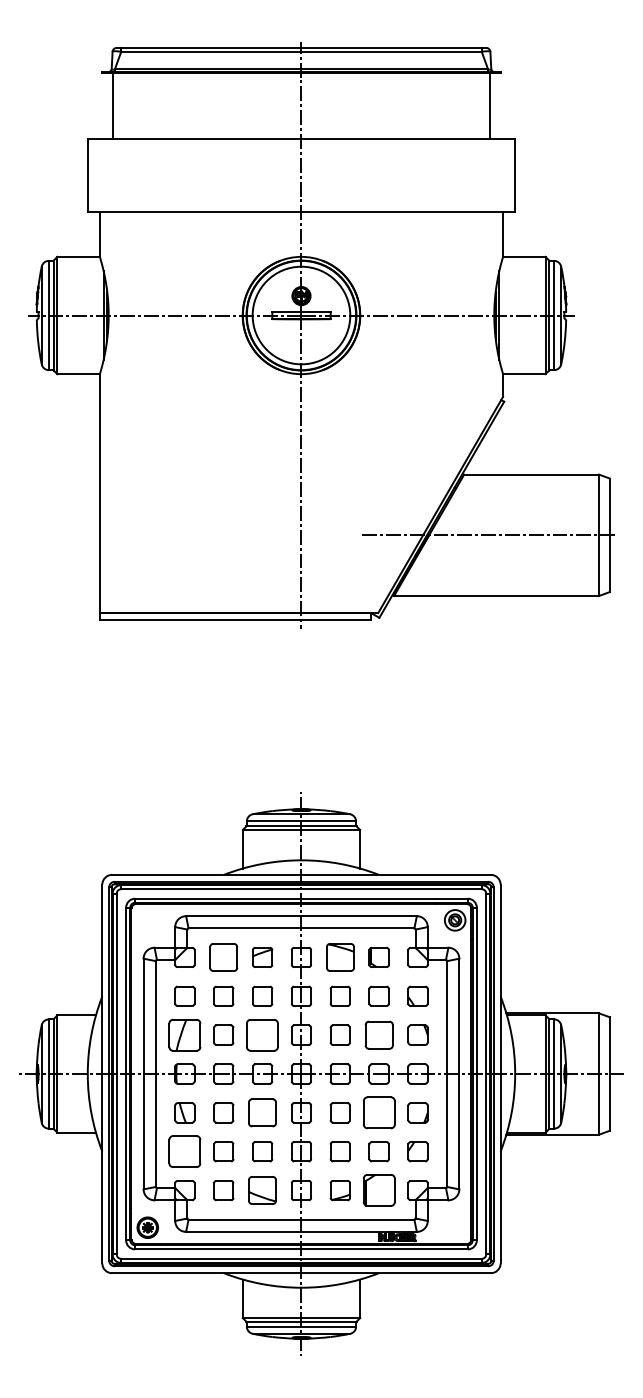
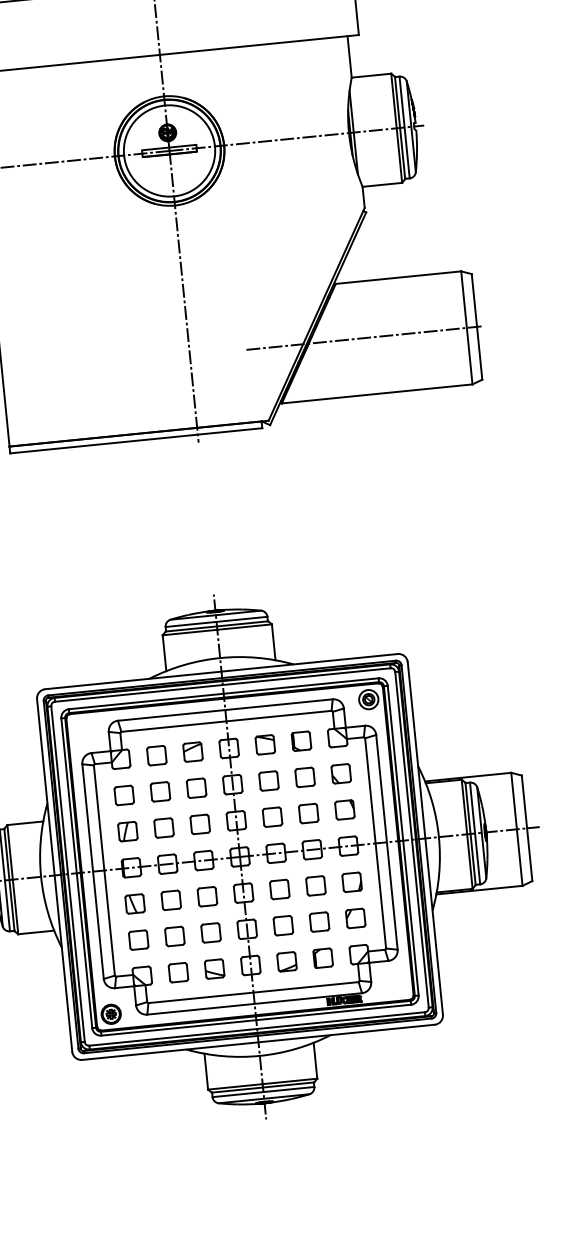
part: (223, 957) -> (156, 755), size x0.71
part: (339, 957) -> (264, 744), size x0.71
part: (184, 1034) -> (127, 831), size x0.62
part: (262, 1034) -> (200, 823), size x0.62
part: (378, 1034) -> (308, 813), size x0.71
part: (262, 1112) -> (207, 896), size x0.71
part: (378, 1112) -> (315, 885), size x0.62
part: (184, 1151) -> (138, 939), size x0.62
part: (262, 1190) -> (214, 969), size x0.71
part: (378, 1190) -> (322, 958), size x0.62

